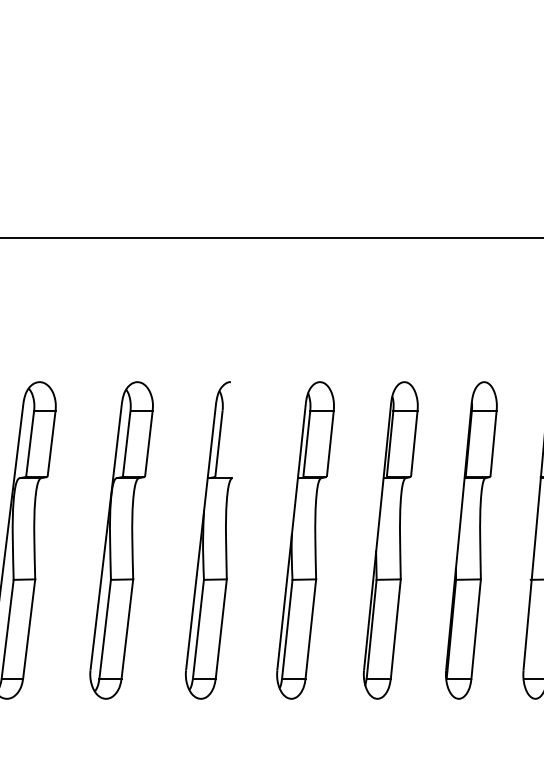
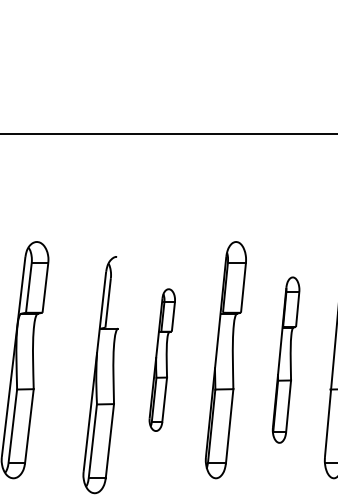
part: (208, 540) -> (100, 375), moved
part: (305, 540) -> (162, 360), size x0.6
part: (471, 540) -> (286, 360), size x0.7

